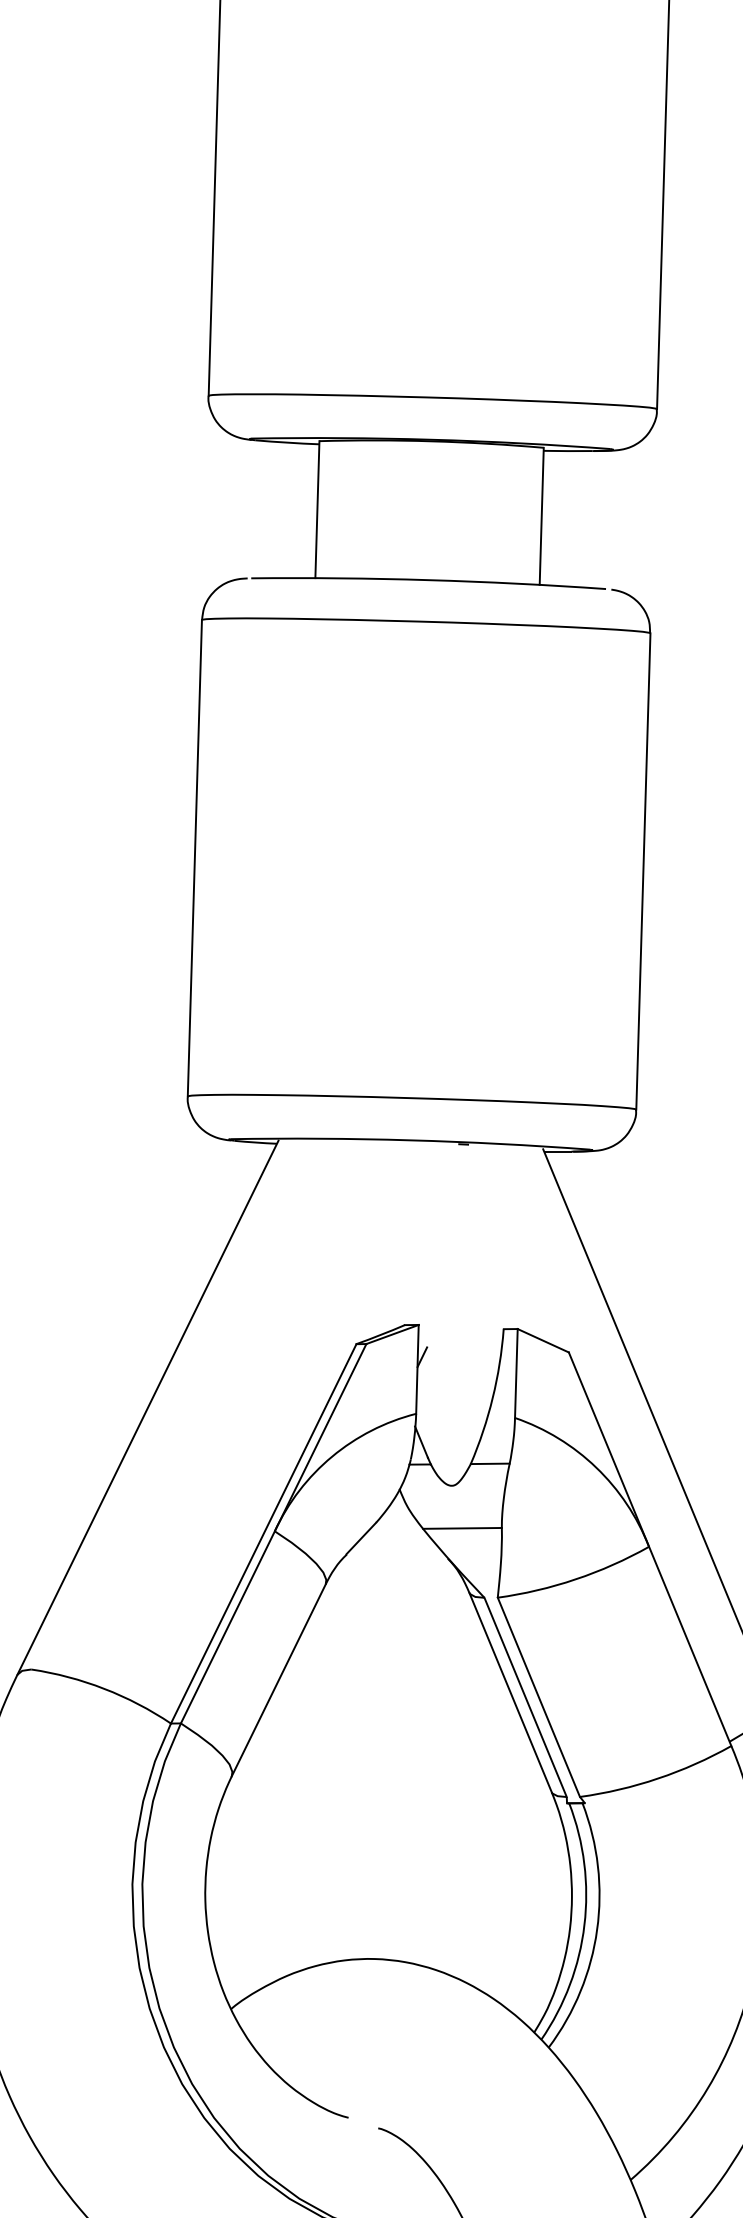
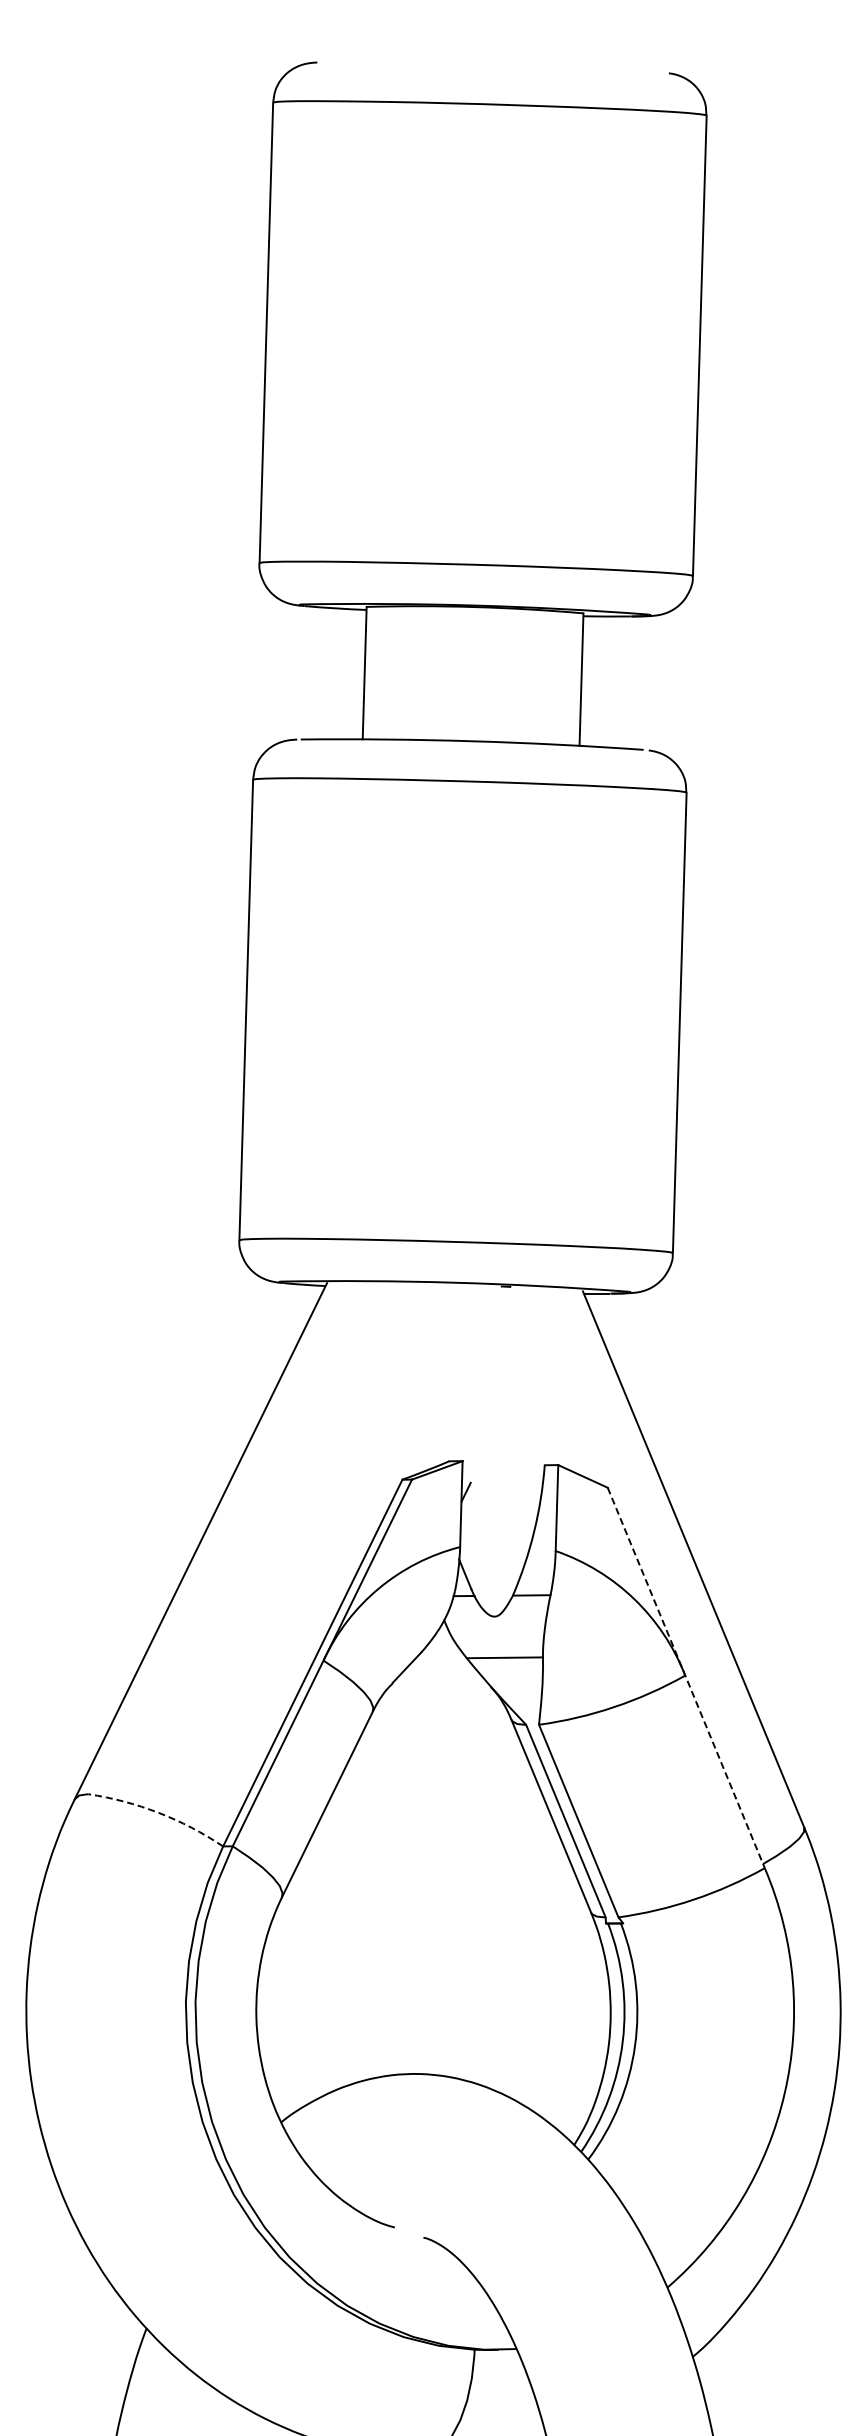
line: (650, 1548) -> (686, 1677), solid -> dashed
arc: (104, 1688) -> (158, 1812), solid -> dashed

